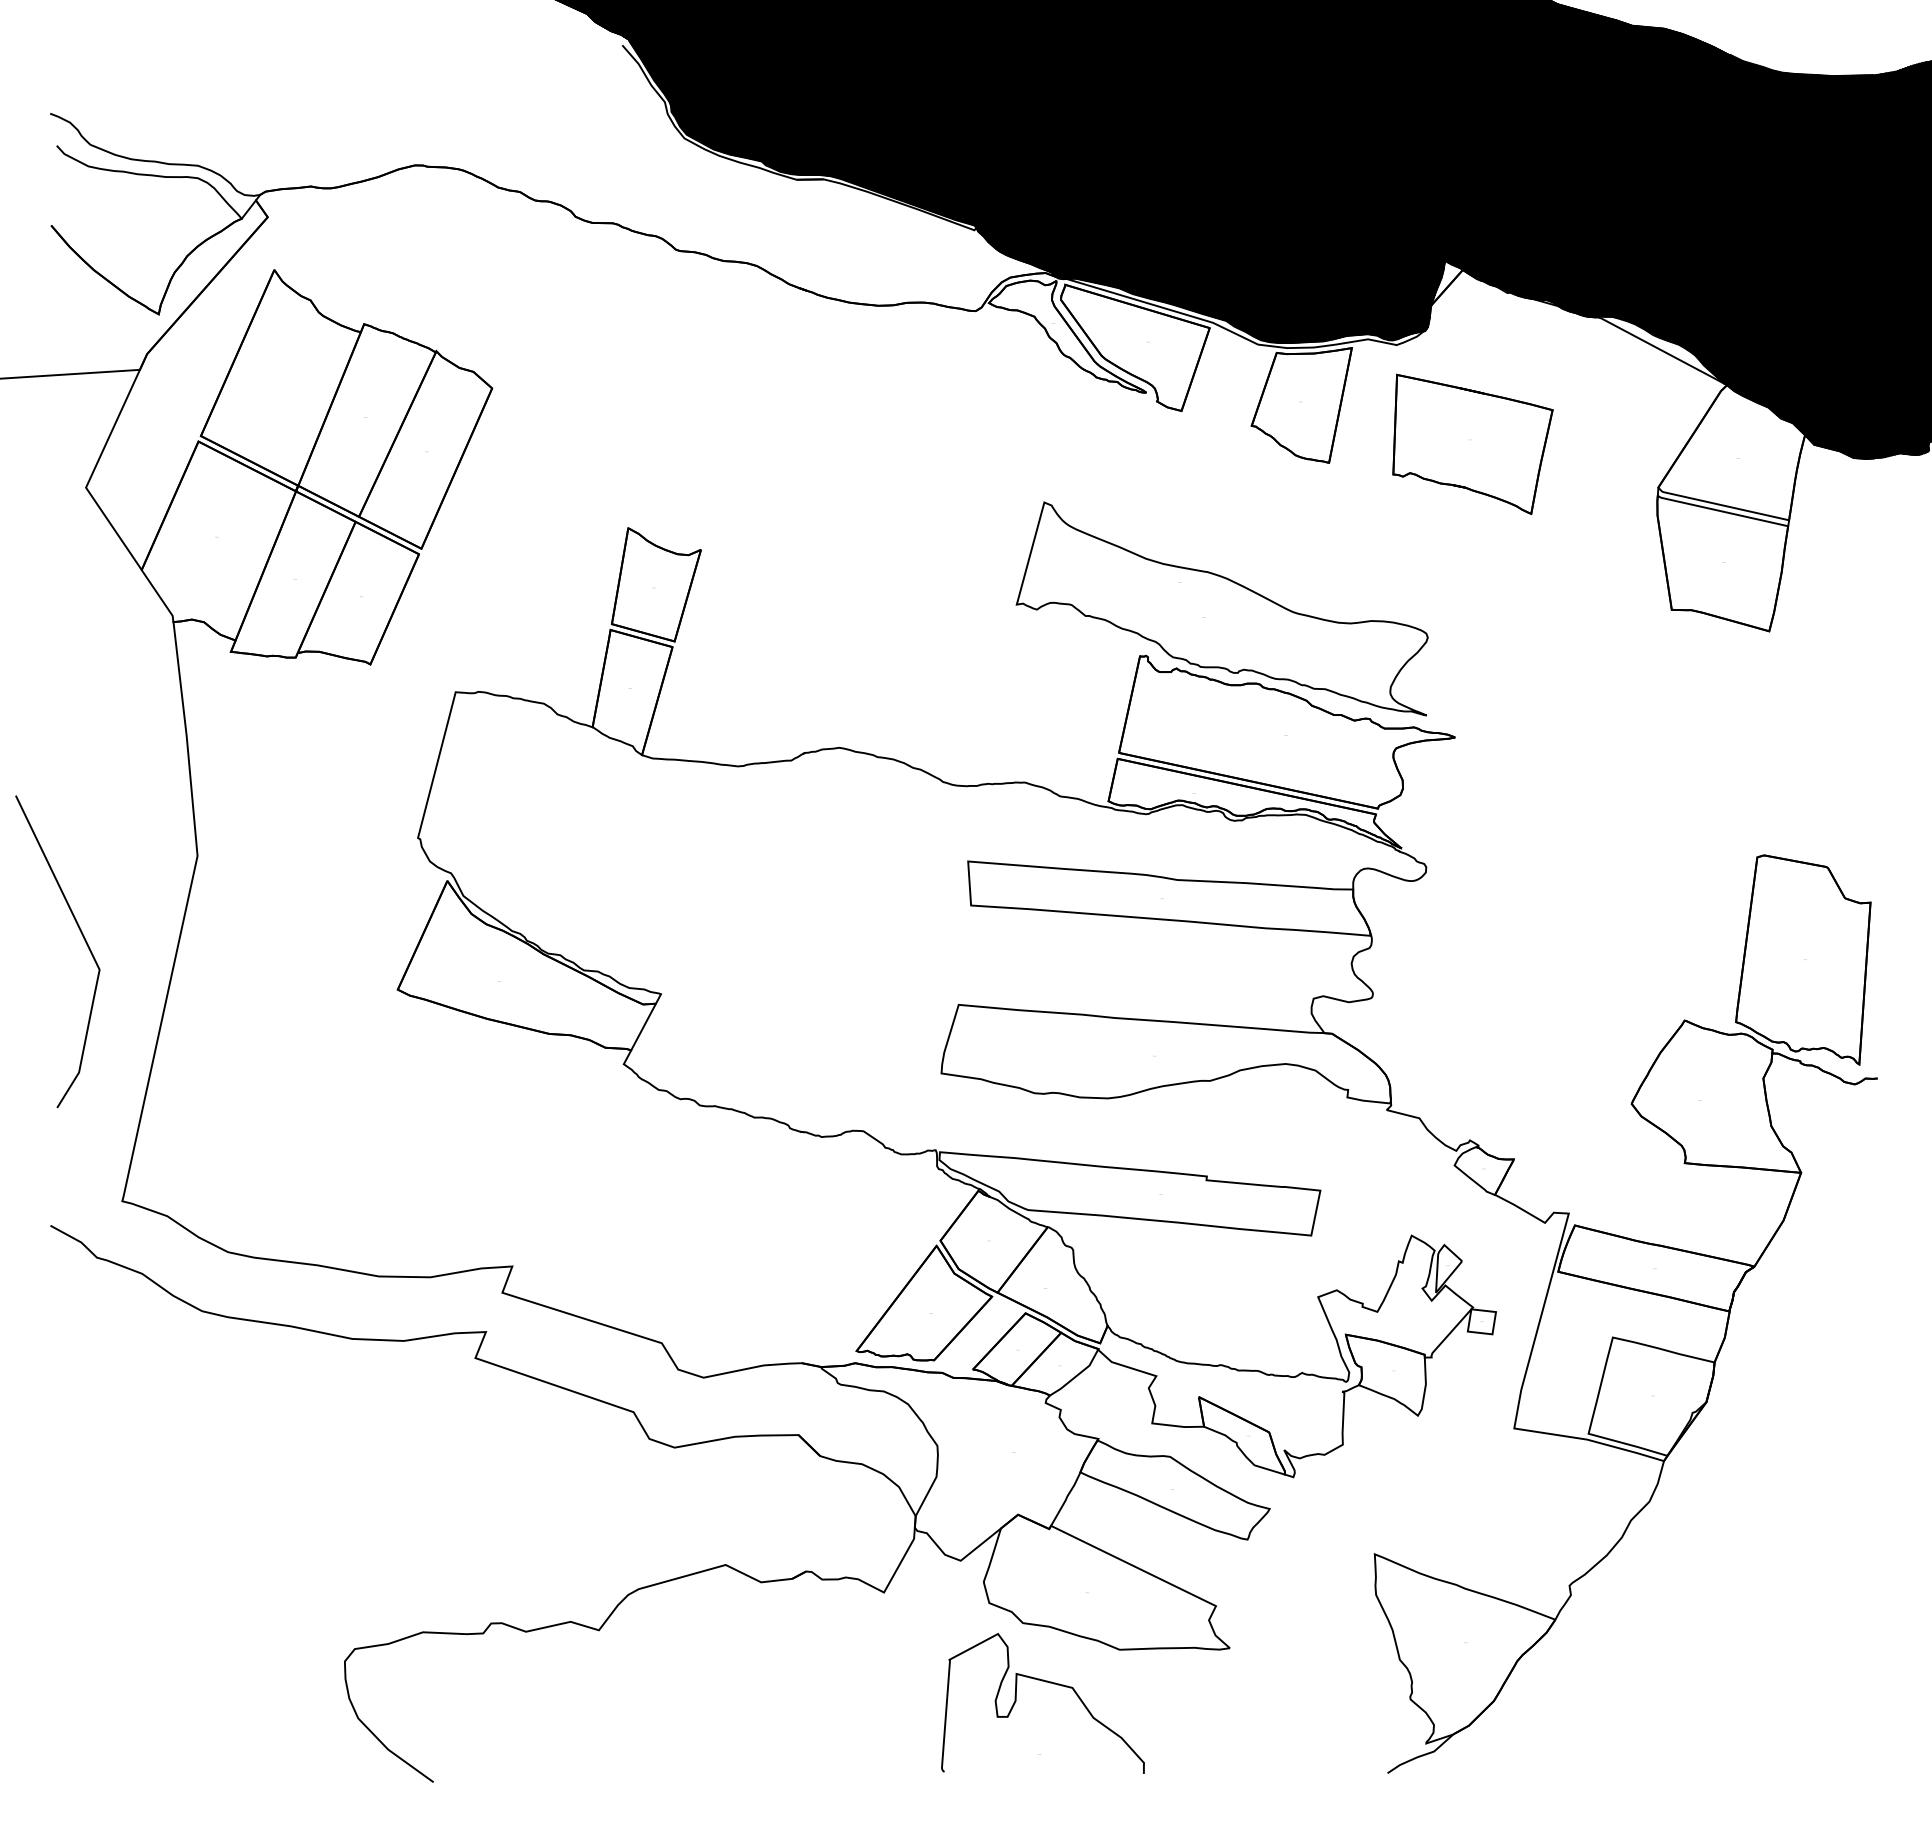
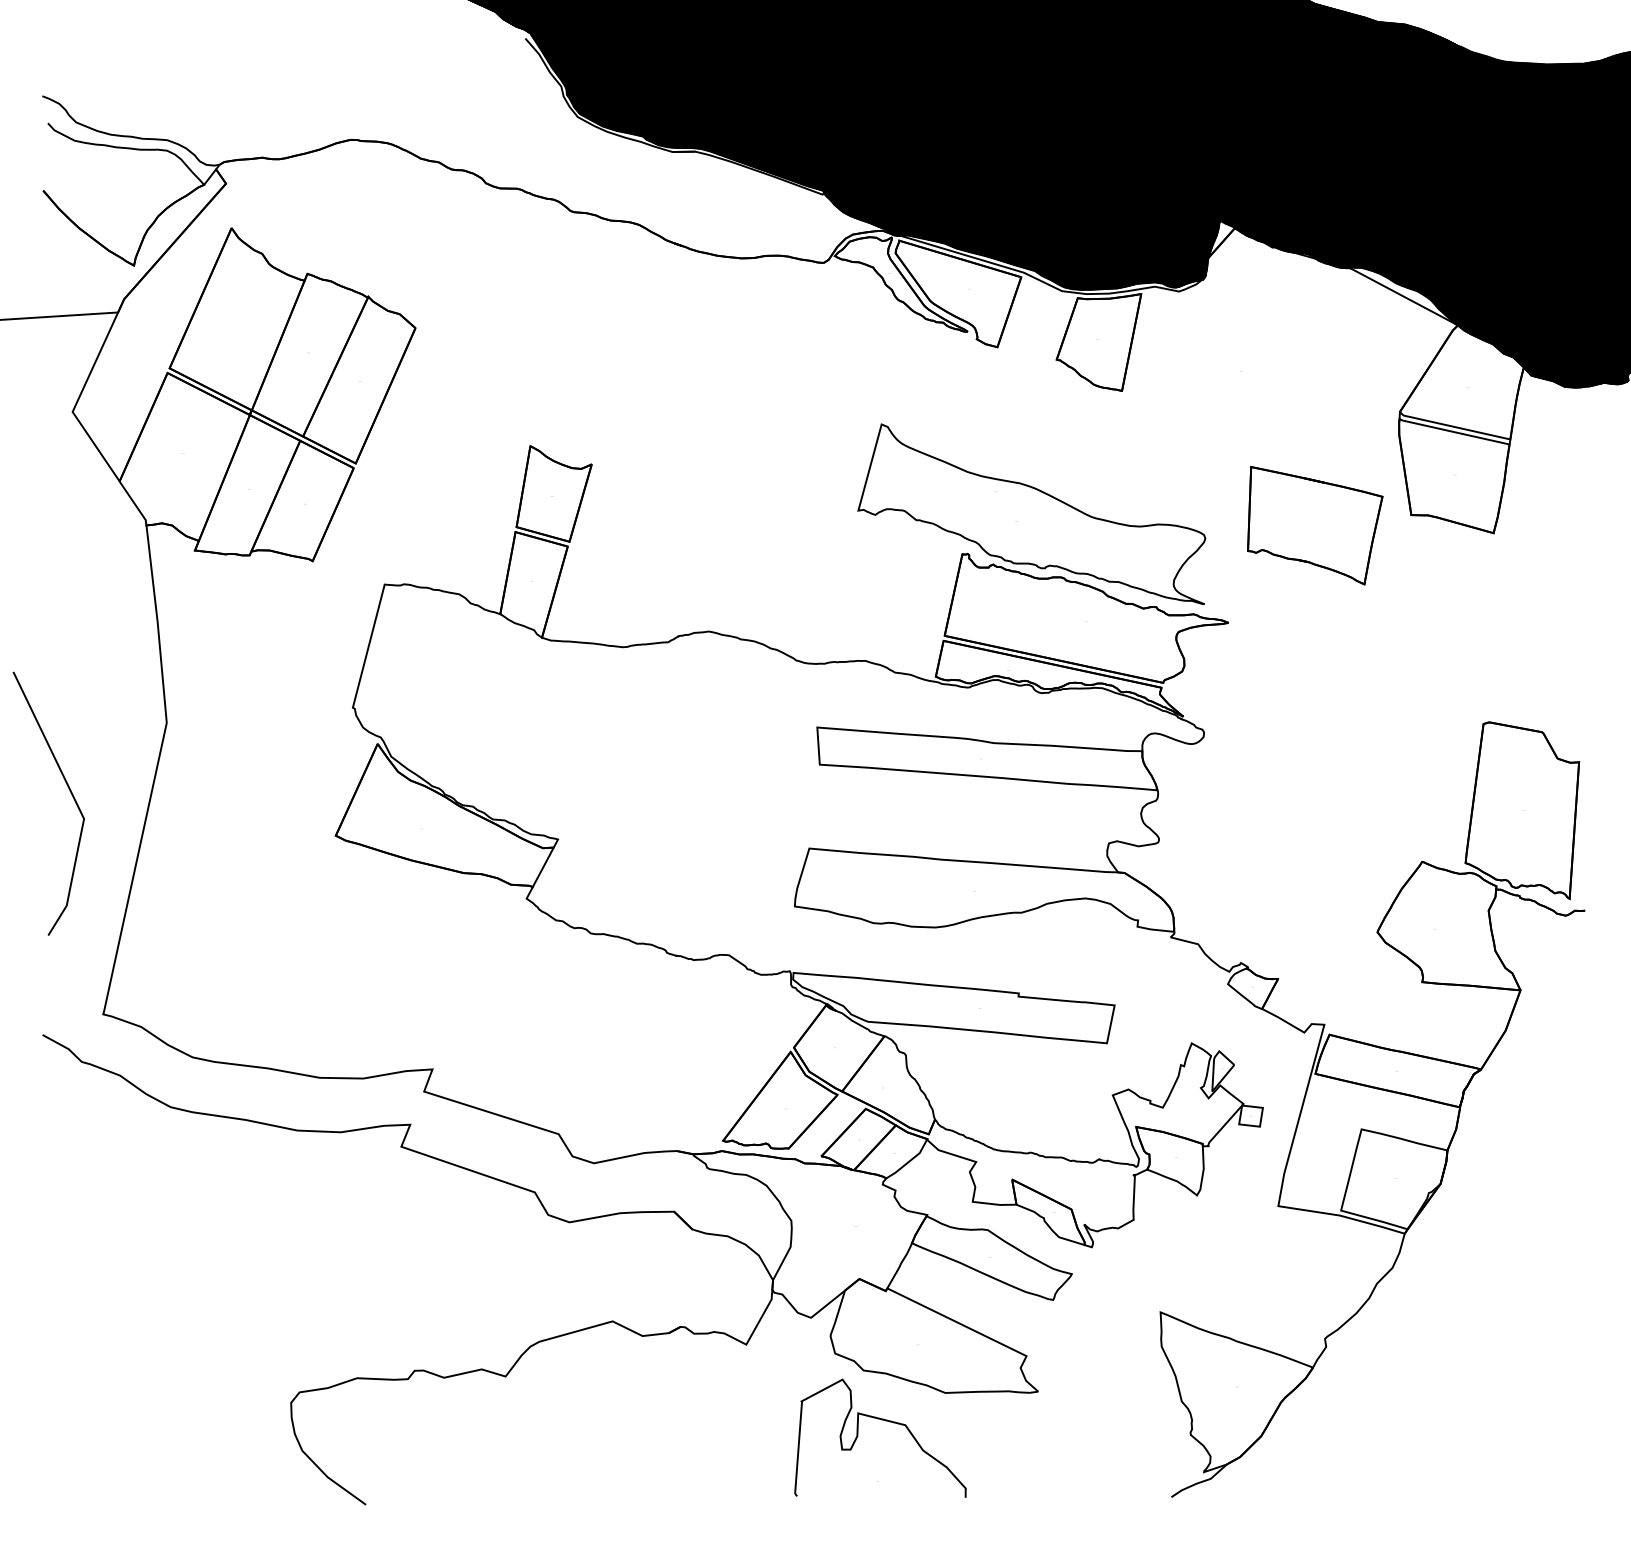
part: (1472, 443) -> (1314, 524), moved

